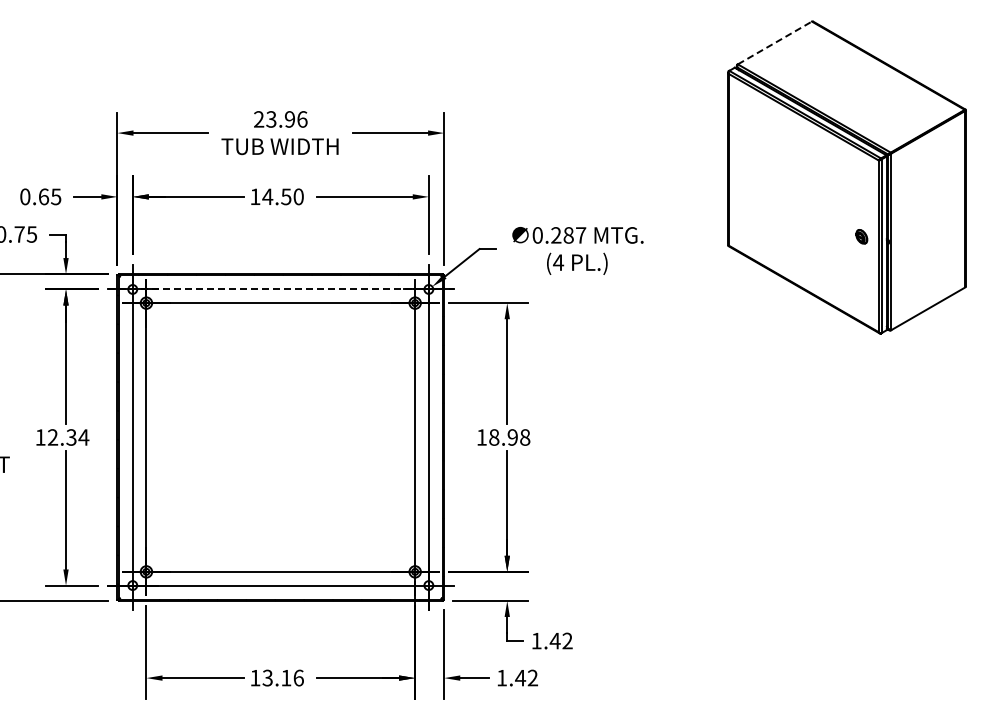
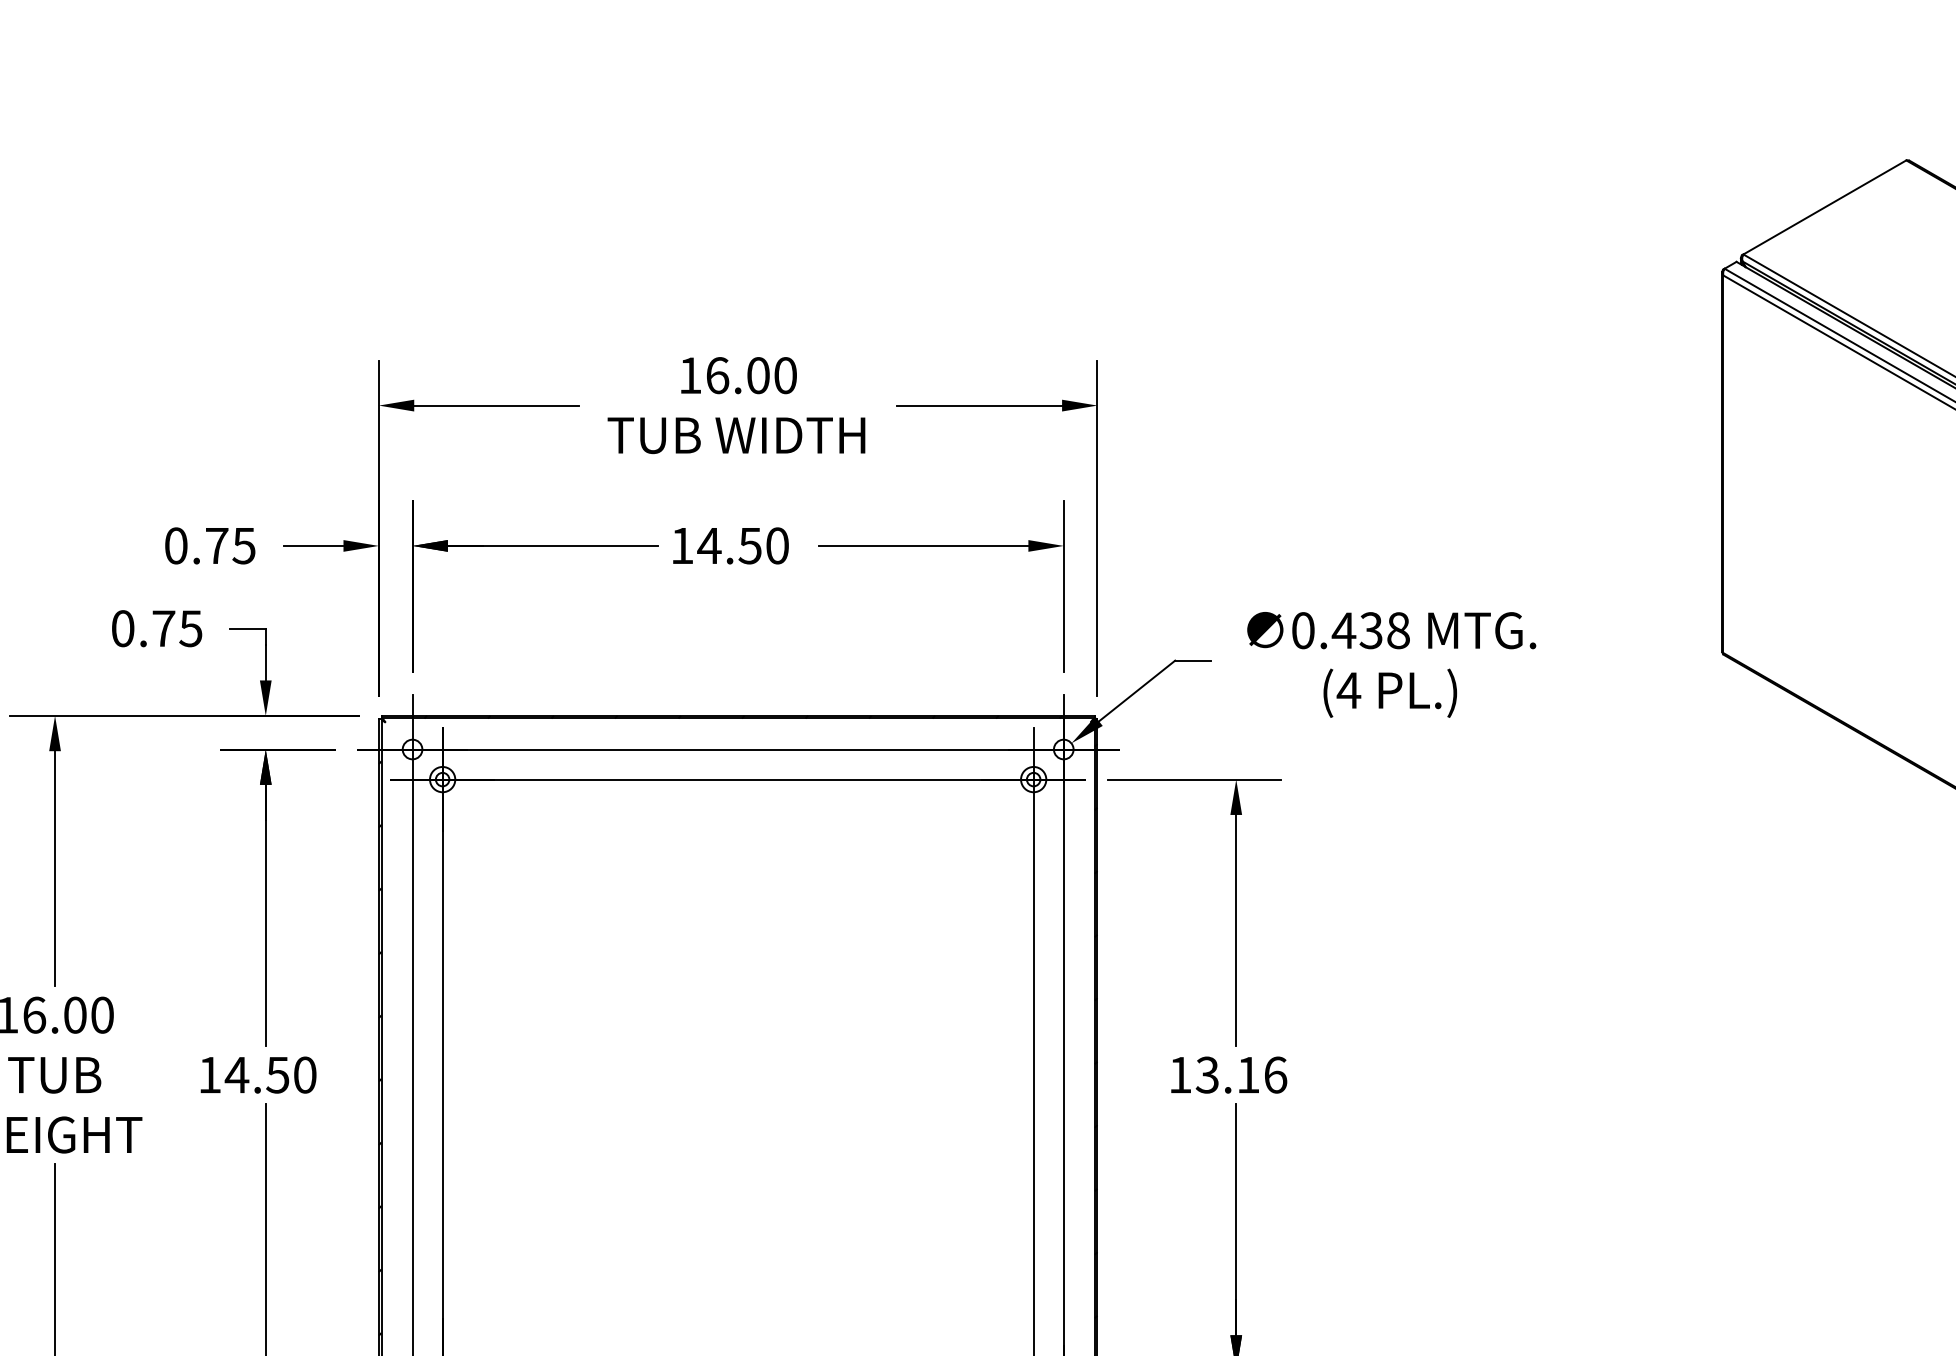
line: (774, 42) -> (1823, 206), dashed -> solid
text: (280, 119) -> (737, 375), 23.96 -> 16.00
text: (43, 196) -> (216, 545), 0.65 -> 0.75
text: (568, 235) -> (1370, 630), 0.287 -> 0.438
line: (280, 289) -> (737, 749), dashed -> solid
text: (68, 437) -> (271, 1075), 12.34 -> 14.50
text: (509, 437) -> (1241, 1075), 18.98 -> 13.16

